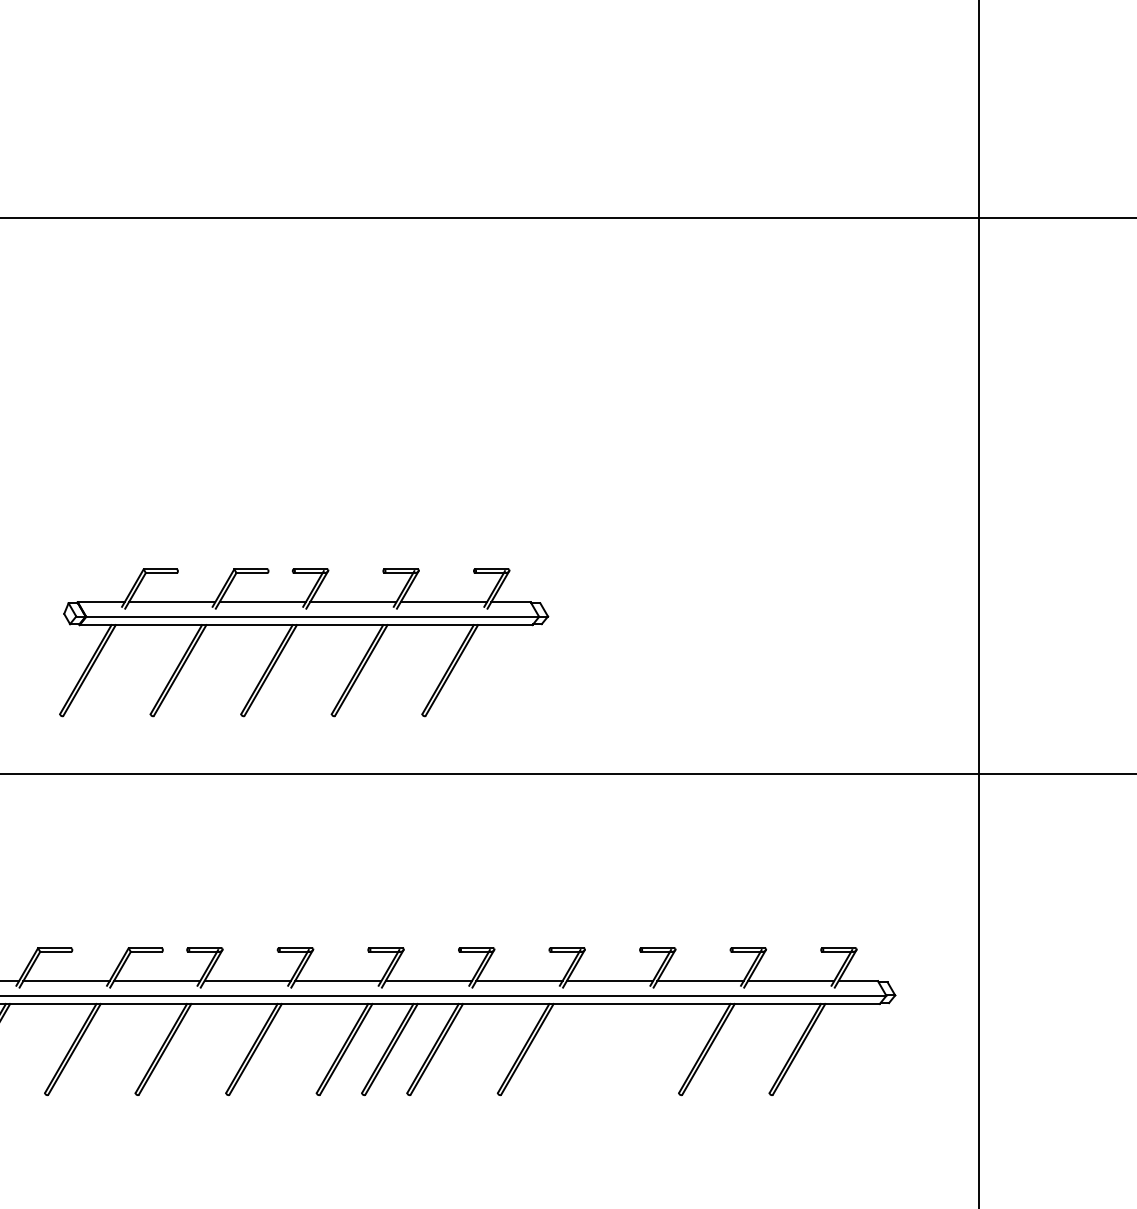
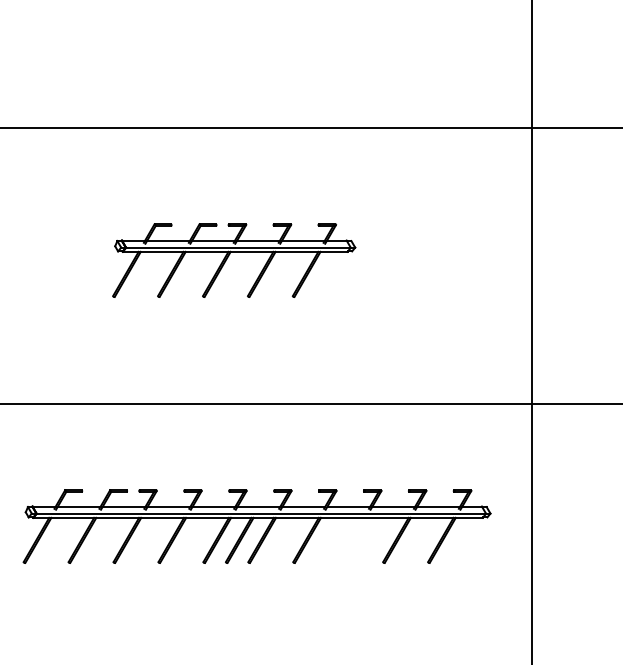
part: (294, 634) -> (229, 256), moved

